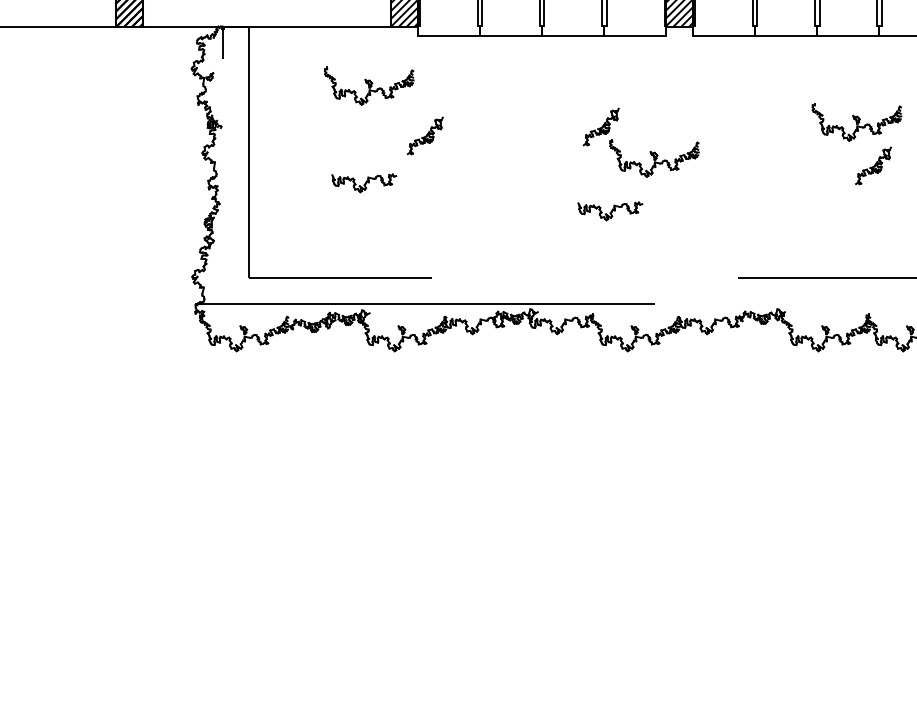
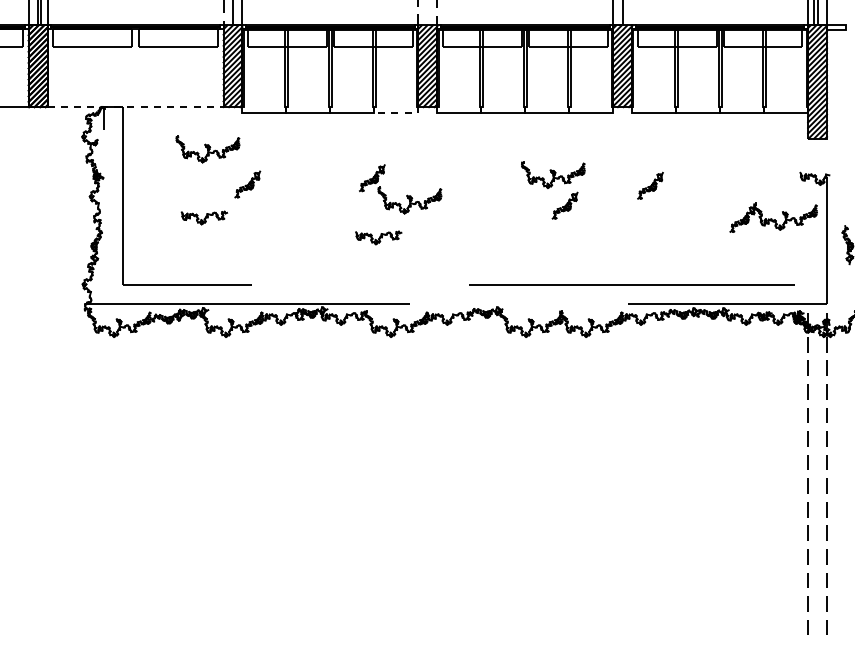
line: (266, 27) -> (135, 107), solid -> dashed
line: (635, 35) -> (396, 113), solid -> dashed

